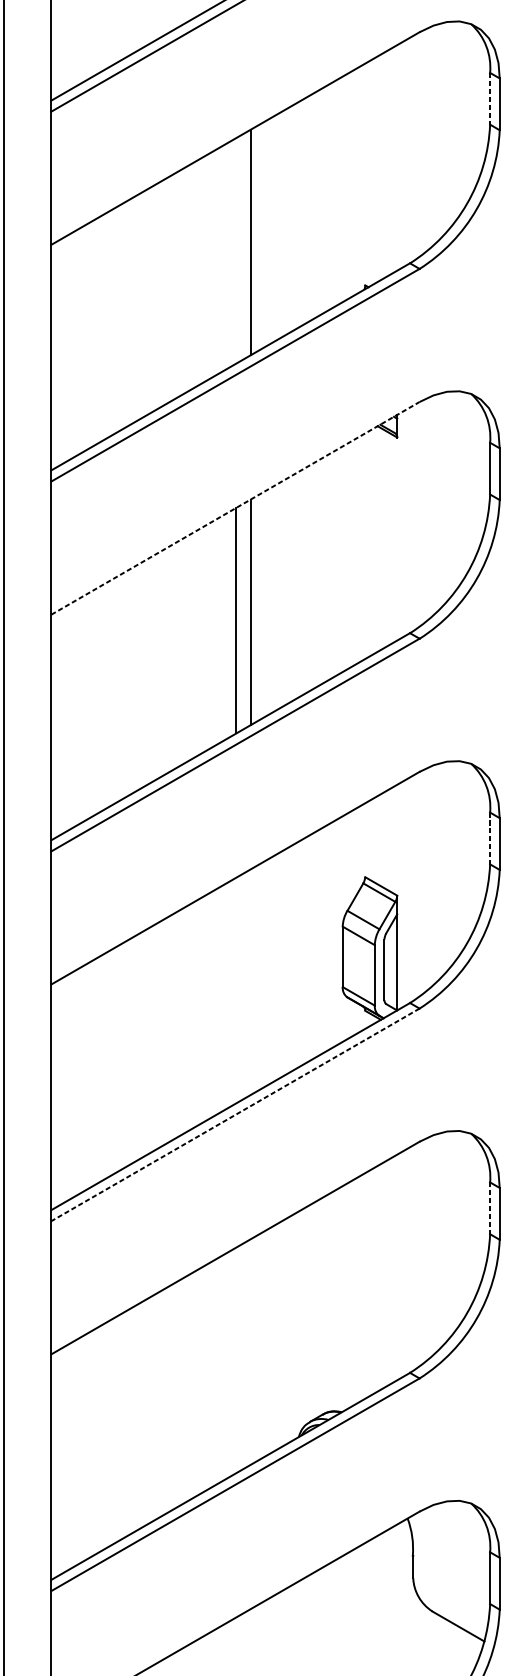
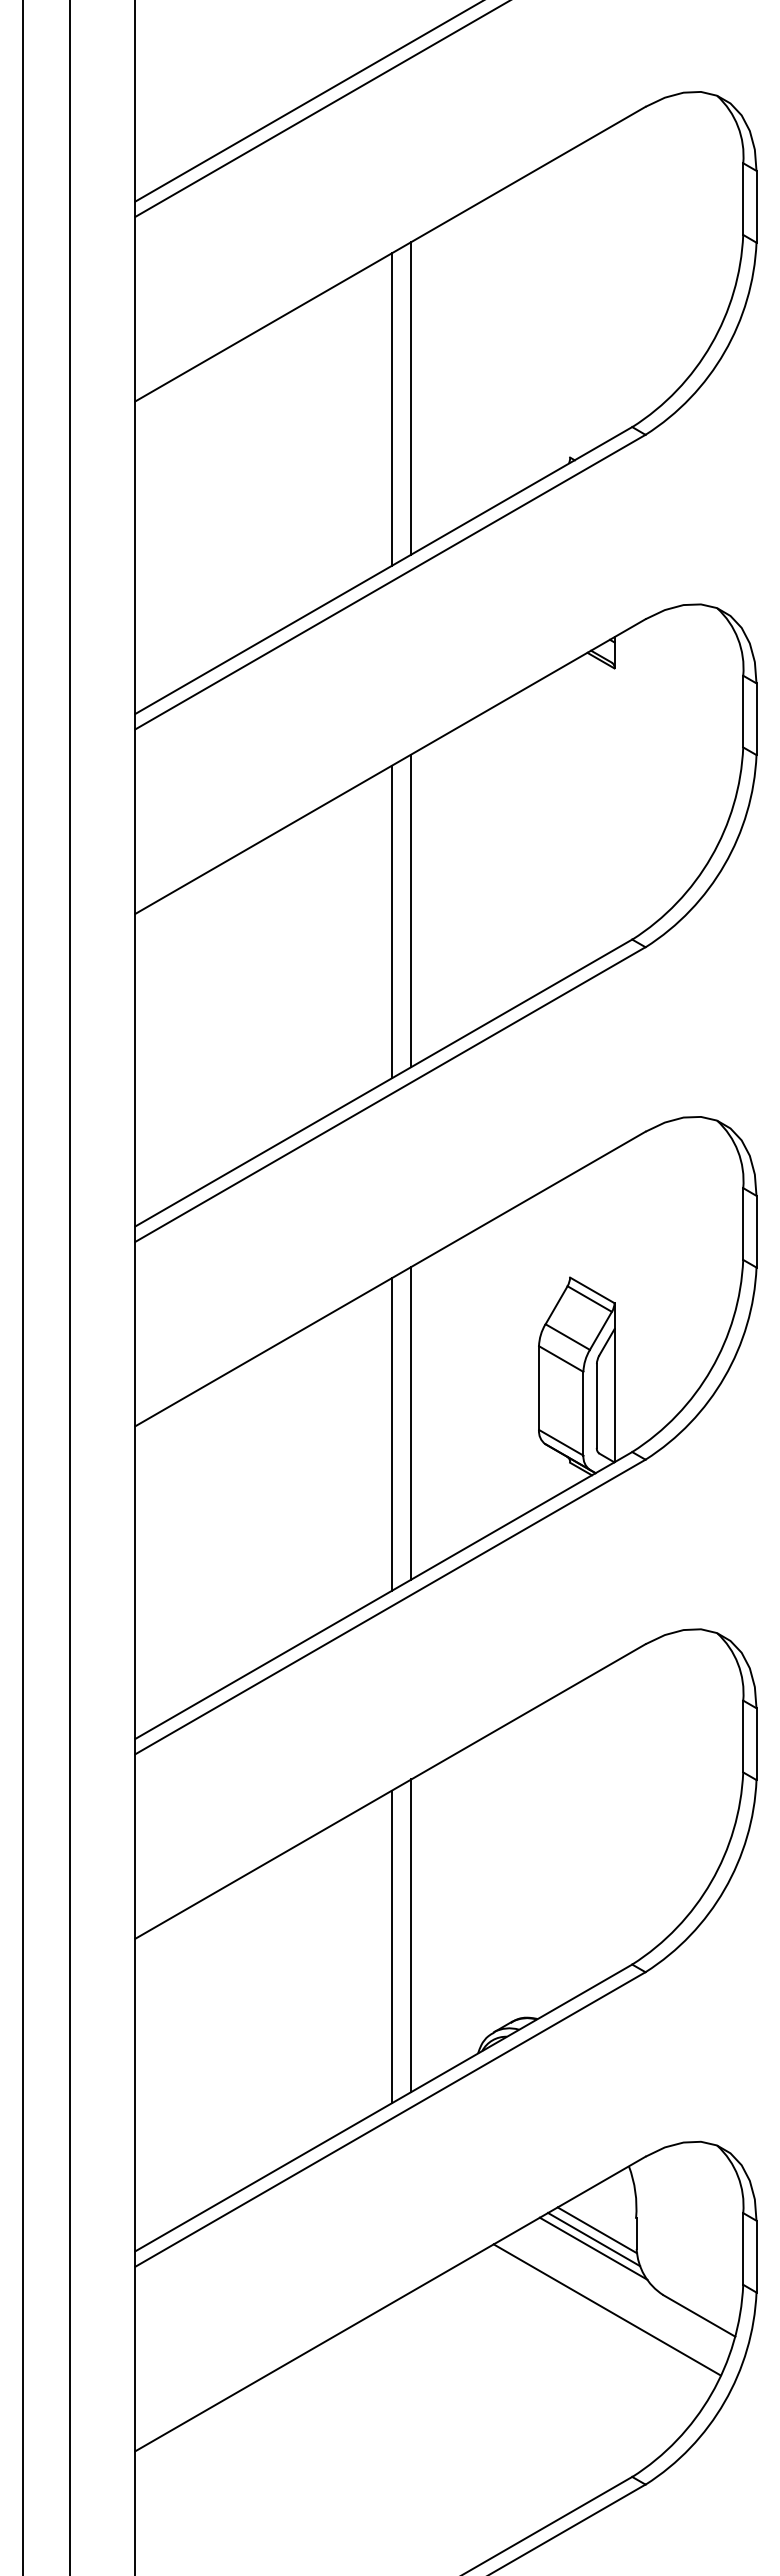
line: (490, 99) -> (743, 199), dashed -> solid
line: (236, 250) -> (391, 409), added
line: (235, 508) -> (390, 766), dashed -> solid
line: (490, 838) -> (743, 1224), dashed -> solid
line: (250, 982) -> (411, 1423), added
line: (236, 990) -> (391, 1434), added
line: (235, 1115) -> (390, 1607), dashed -> solid
line: (490, 1208) -> (743, 1736), dashed -> solid
line: (250, 1351) -> (411, 1935), added
line: (236, 1359) -> (391, 1946), added
line: (384, 1564) -> (597, 2230), added
line: (382, 1571) -> (594, 2239), added
line: (382, 1577) -> (593, 2248), added
line: (391, 1621) -> (606, 2309), added

